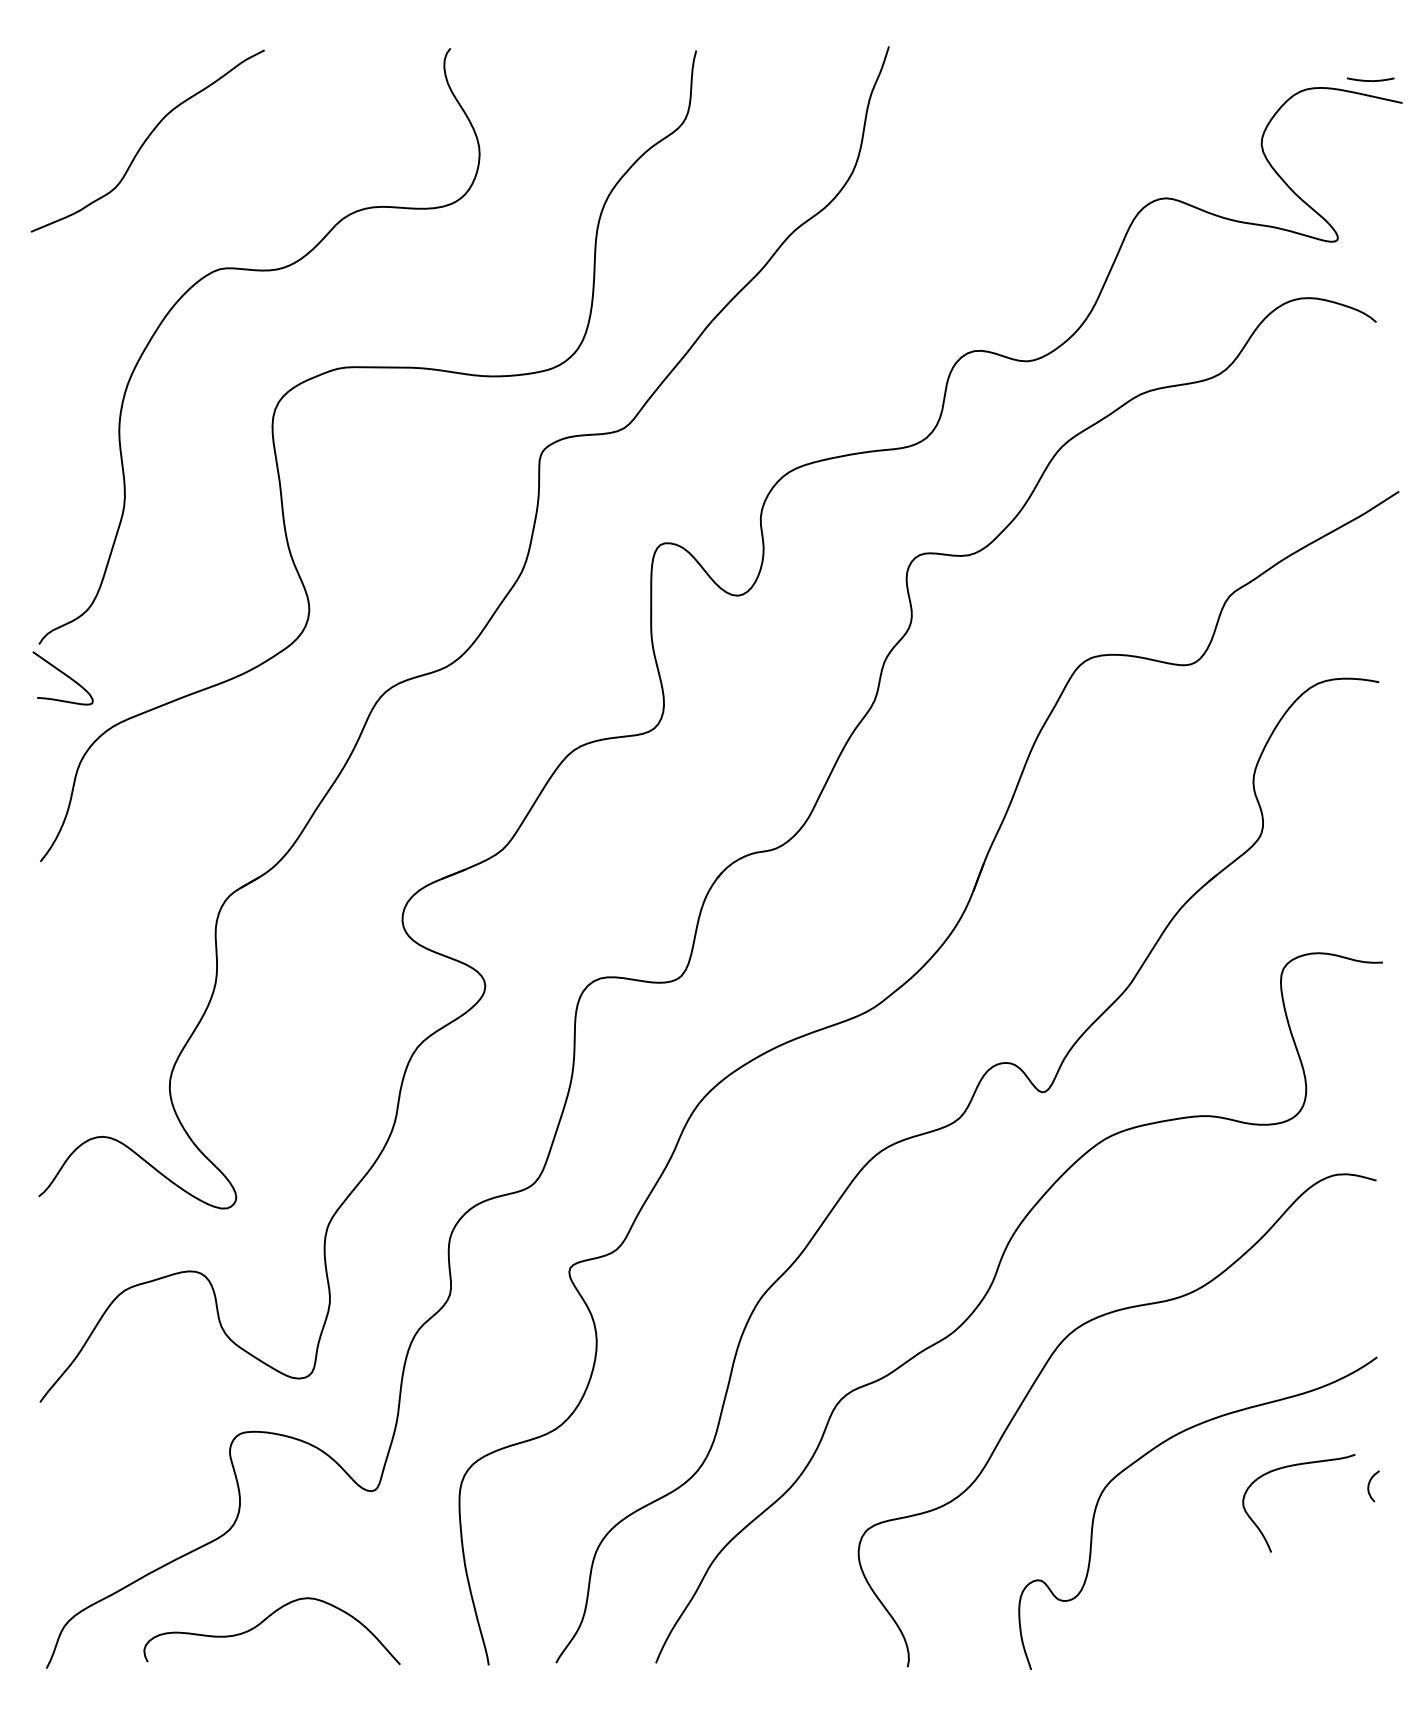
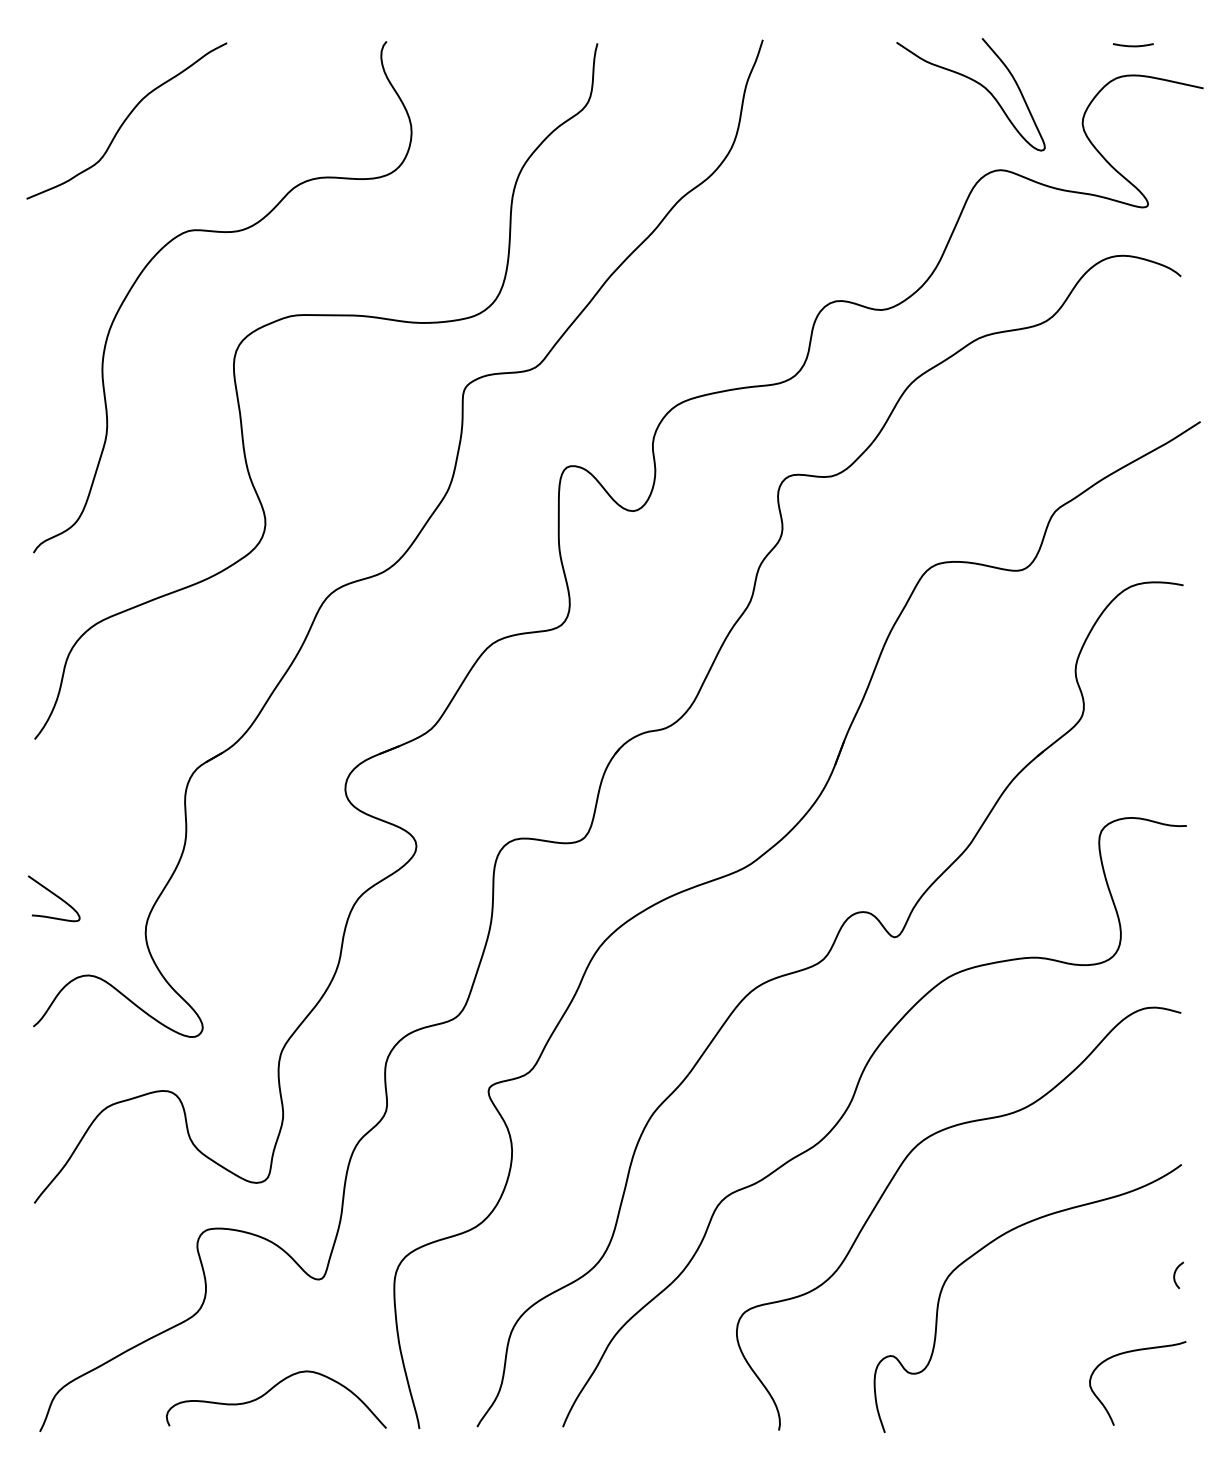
curve: (1370, 80) -> (1133, 45), moved
curve: (1140, 98) -> (978, 84), added
curve: (64, 675) -> (55, 896), moved
curve: (1293, 1466) -> (1133, 1351), moved
curve: (263, 1622) -> (269, 1392), moved

